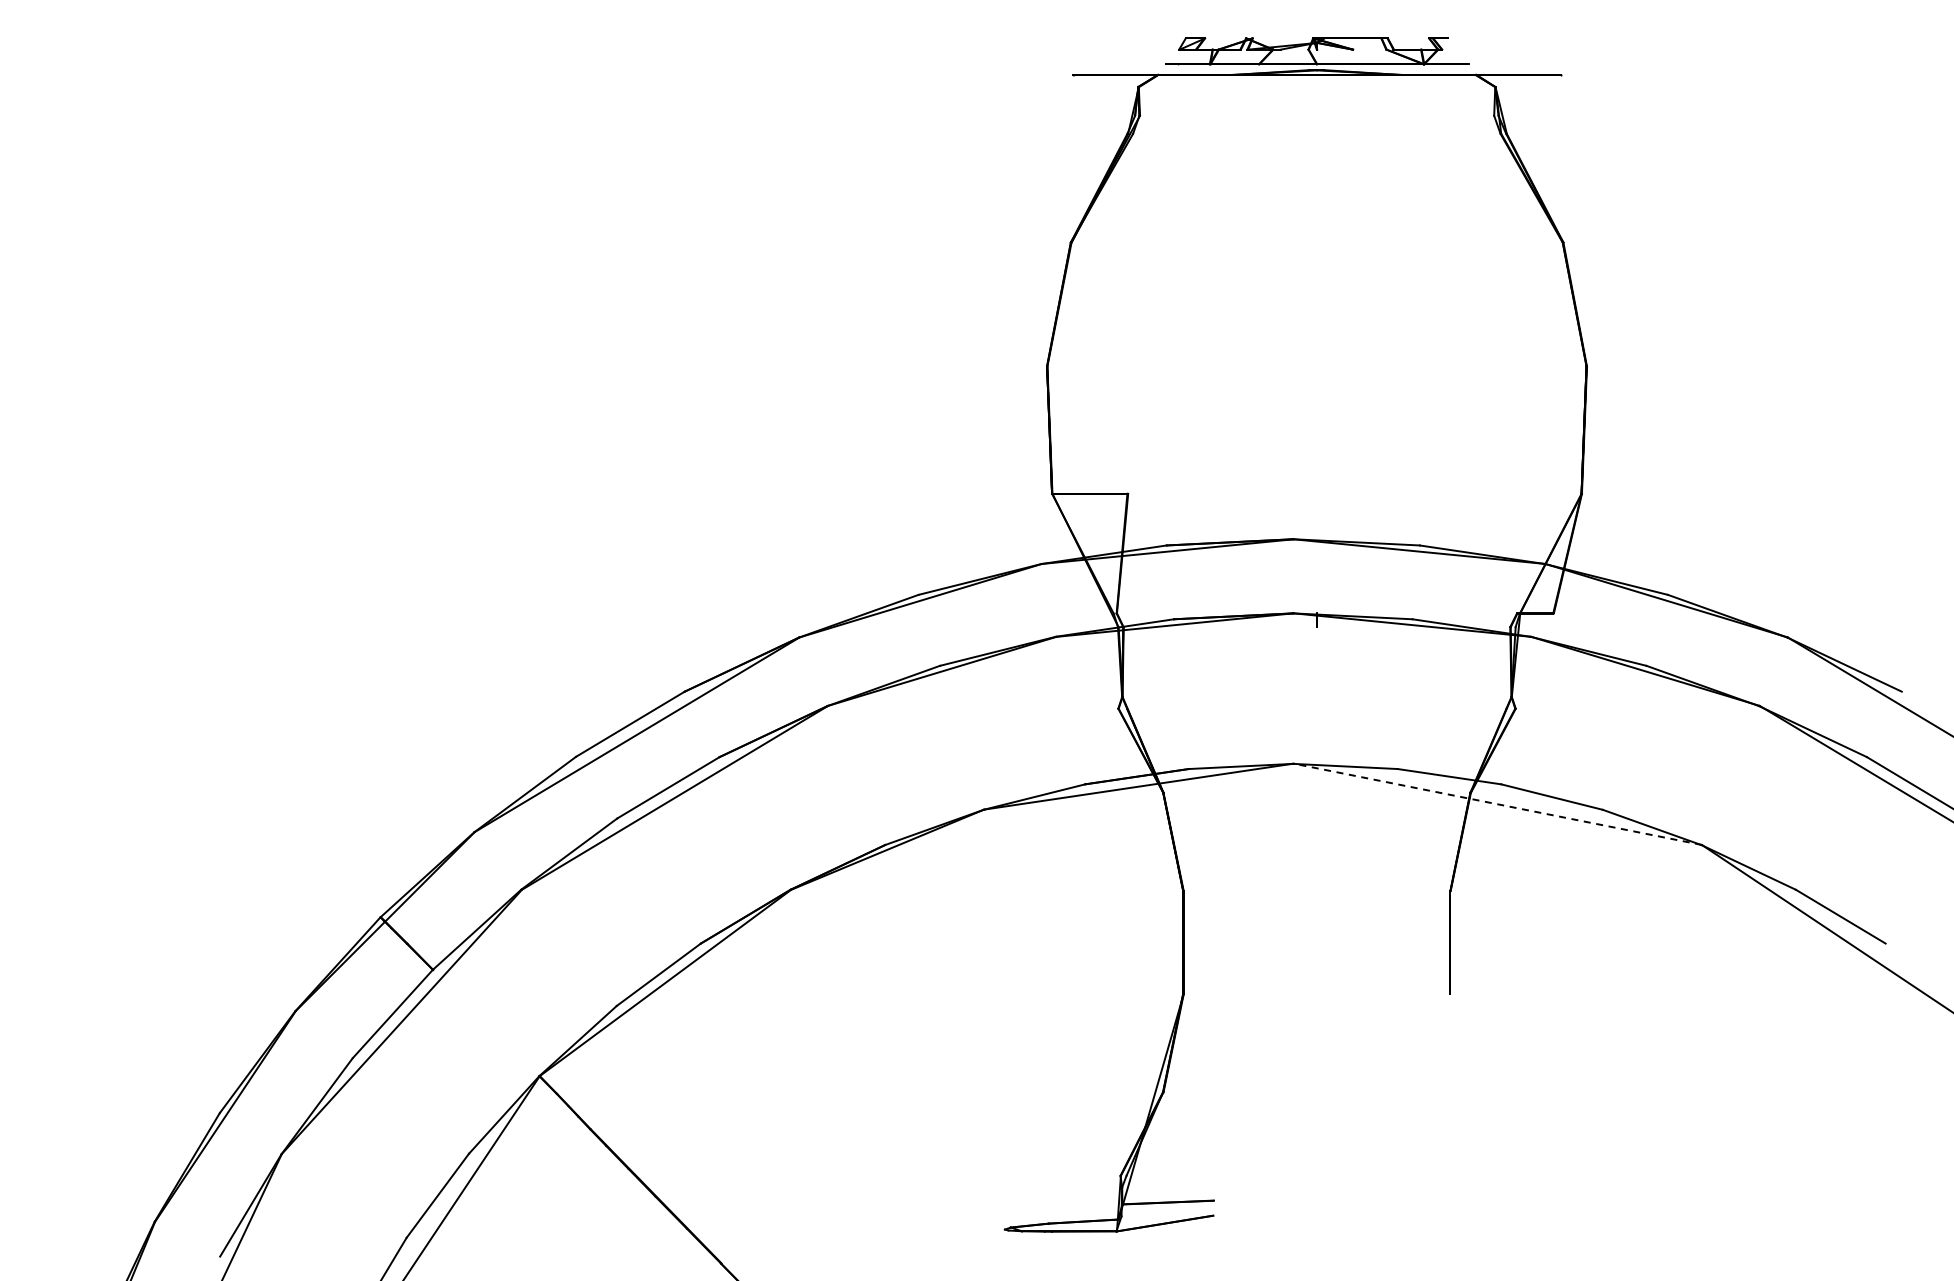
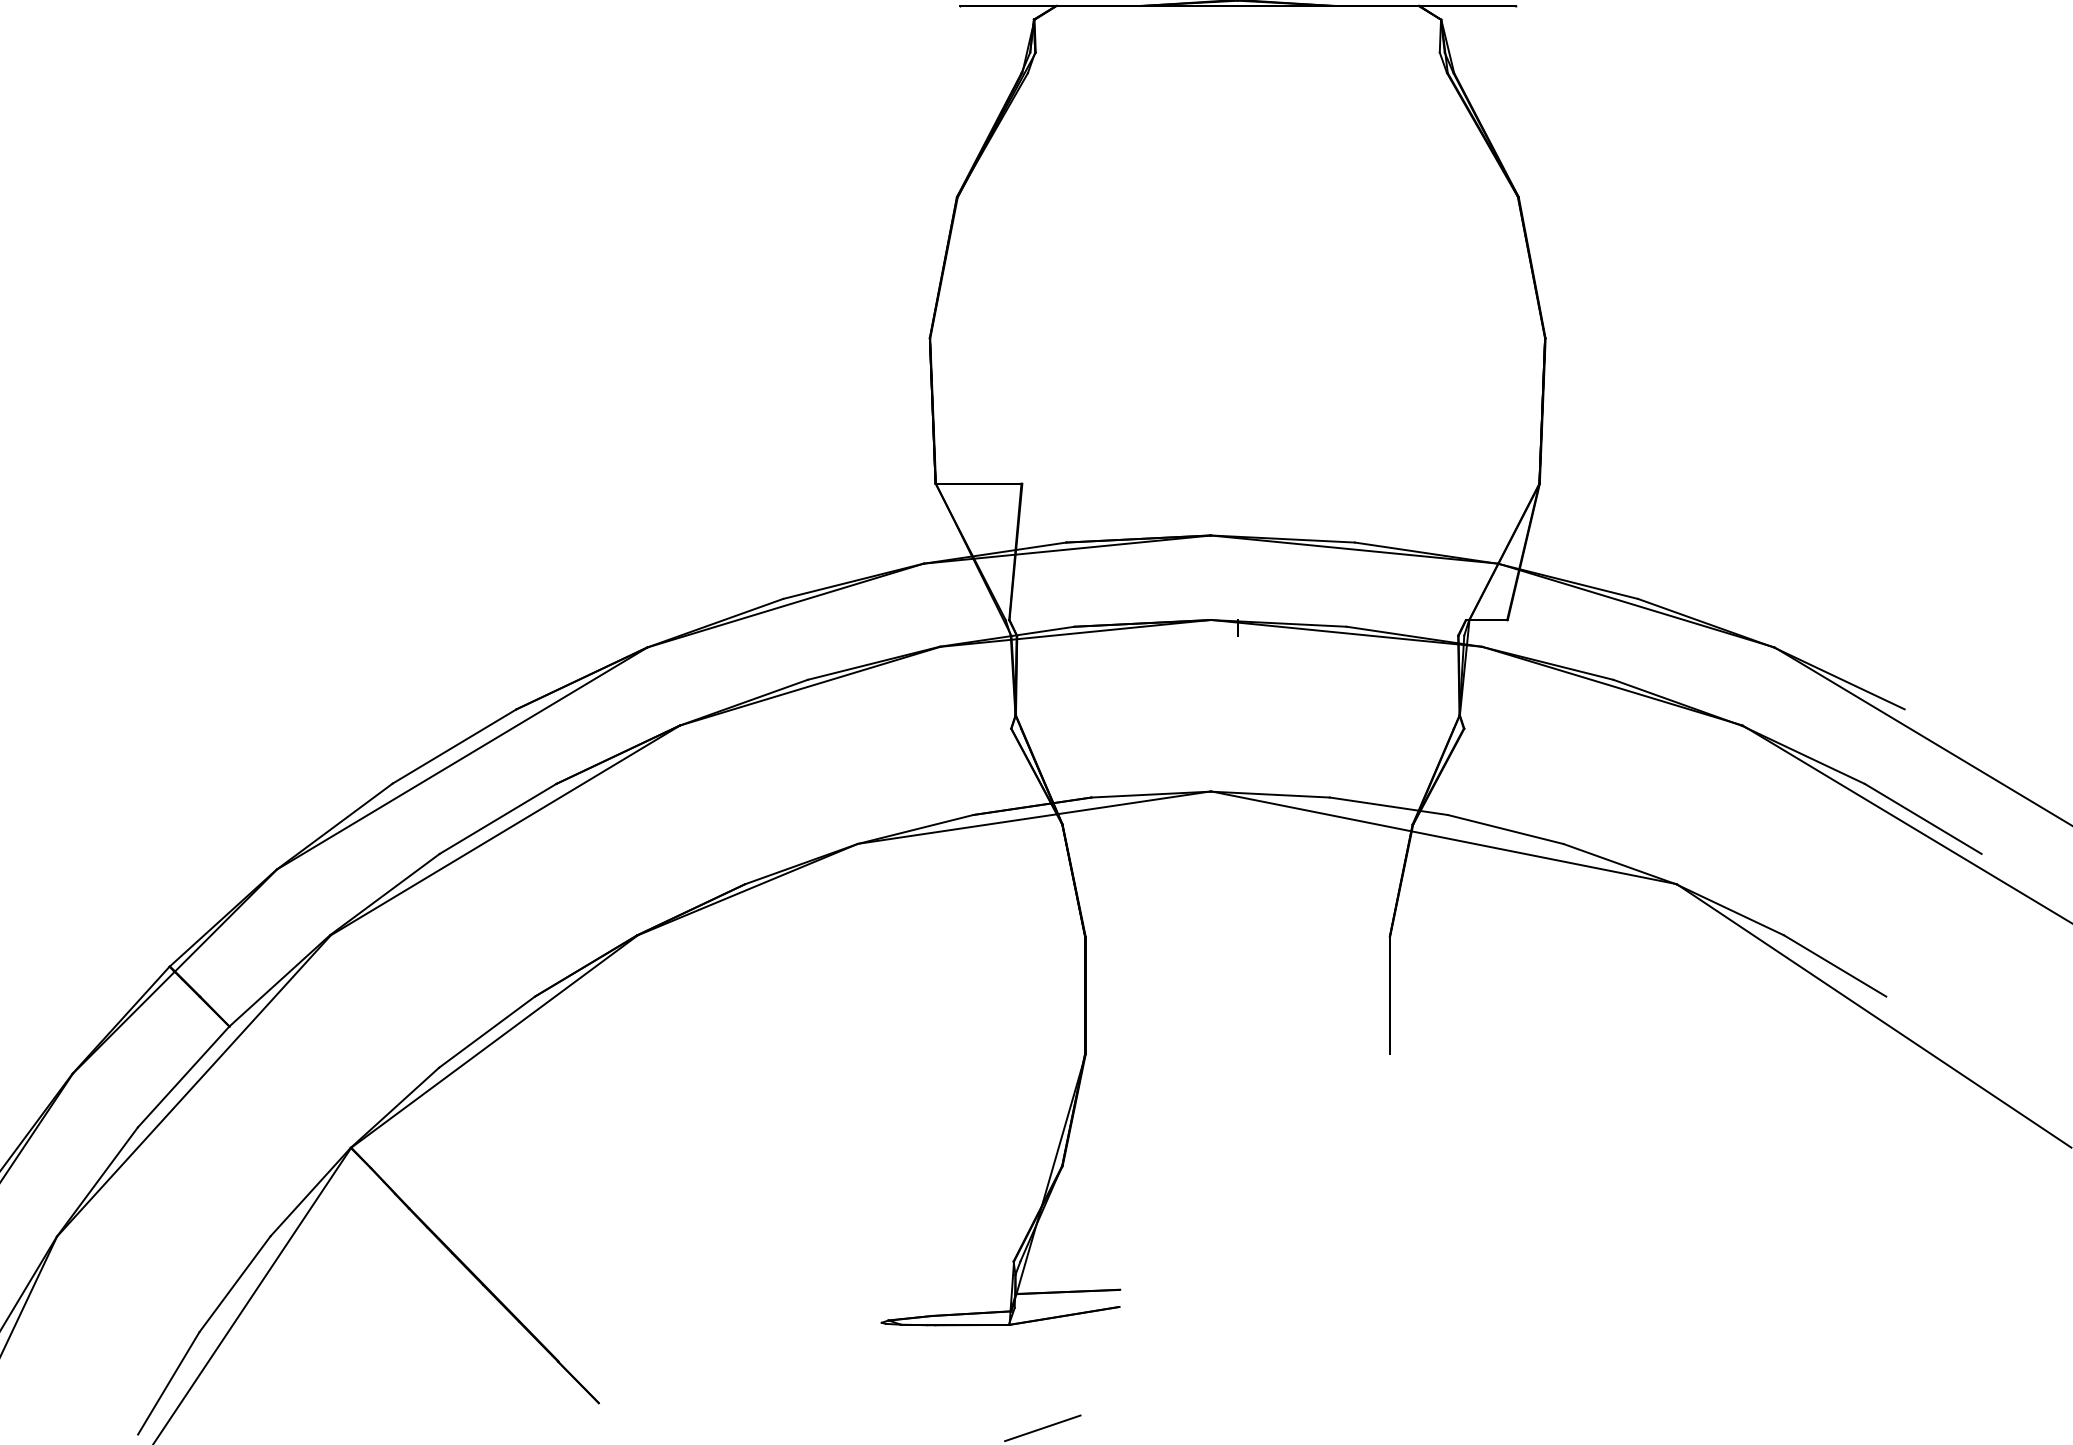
line: (1497, 804) -> (1443, 837), dashed -> solid

